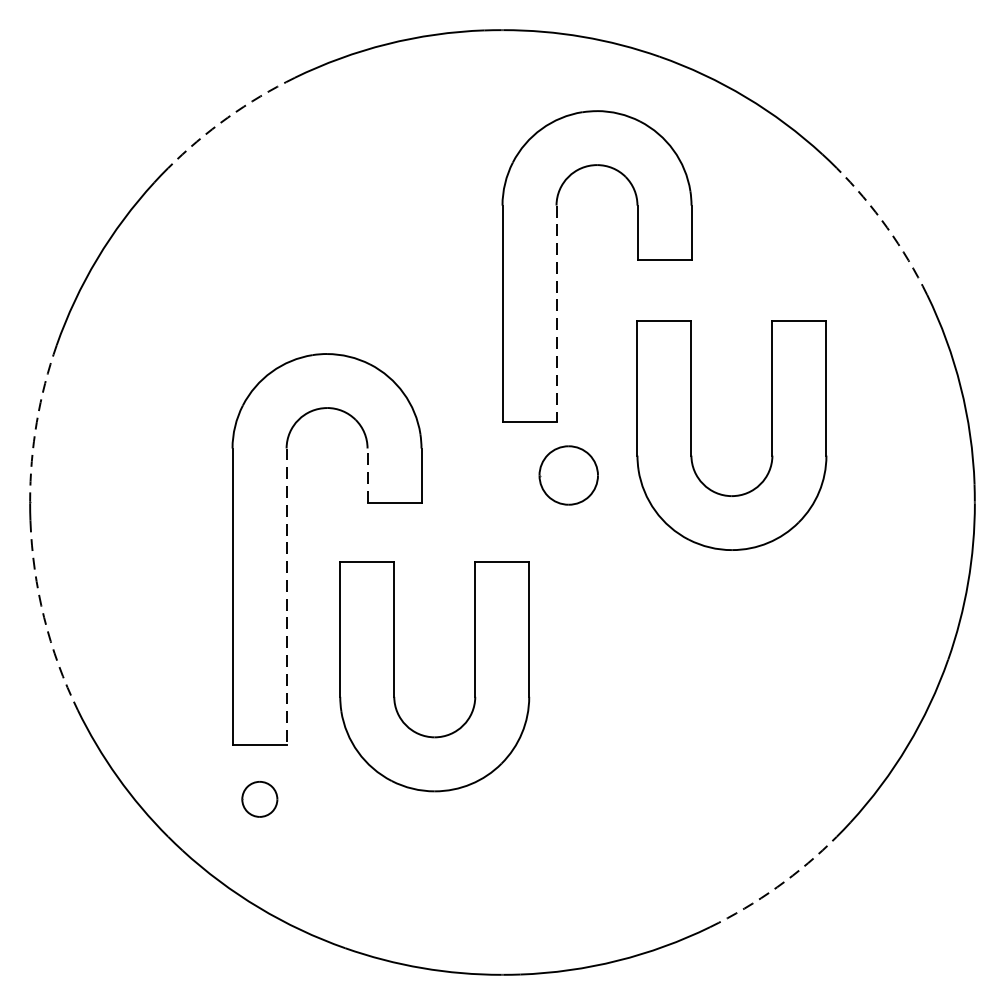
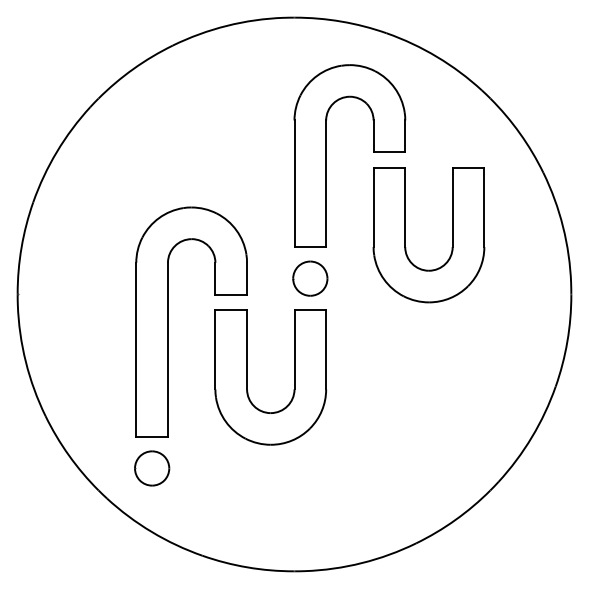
arc: (227, 116) -> (133, 68), dashed -> solid
arc: (886, 227) -> (519, 133), dashed -> solid
line: (557, 314) -> (326, 184), dashed -> solid
arc: (36, 422) -> (21, 247), dashed -> solid
part: (691, 435) -> (405, 235), moved
line: (367, 475) -> (215, 278), dashed -> solid
part: (569, 475) -> (310, 278), moved
line: (285, 598) -> (167, 350), dashed -> solid
arc: (43, 618) -> (25, 362), dashed -> solid
part: (395, 676) -> (247, 377), moved
part: (260, 799) -> (152, 468), size x1.67
arc: (777, 886) -> (455, 519), dashed -> solid

